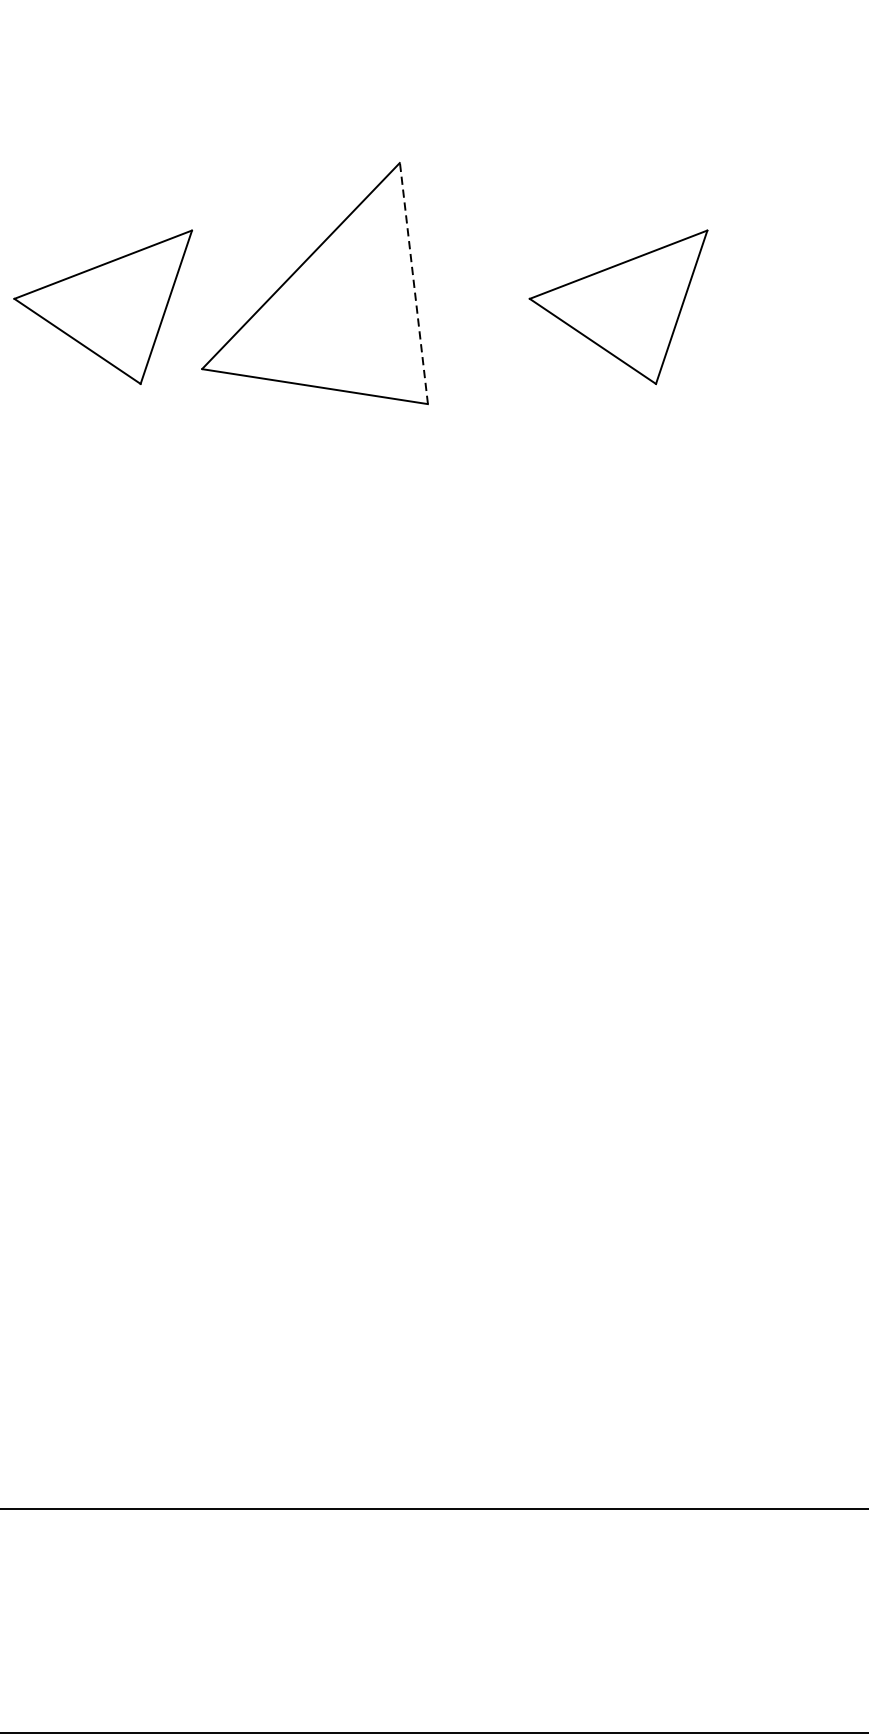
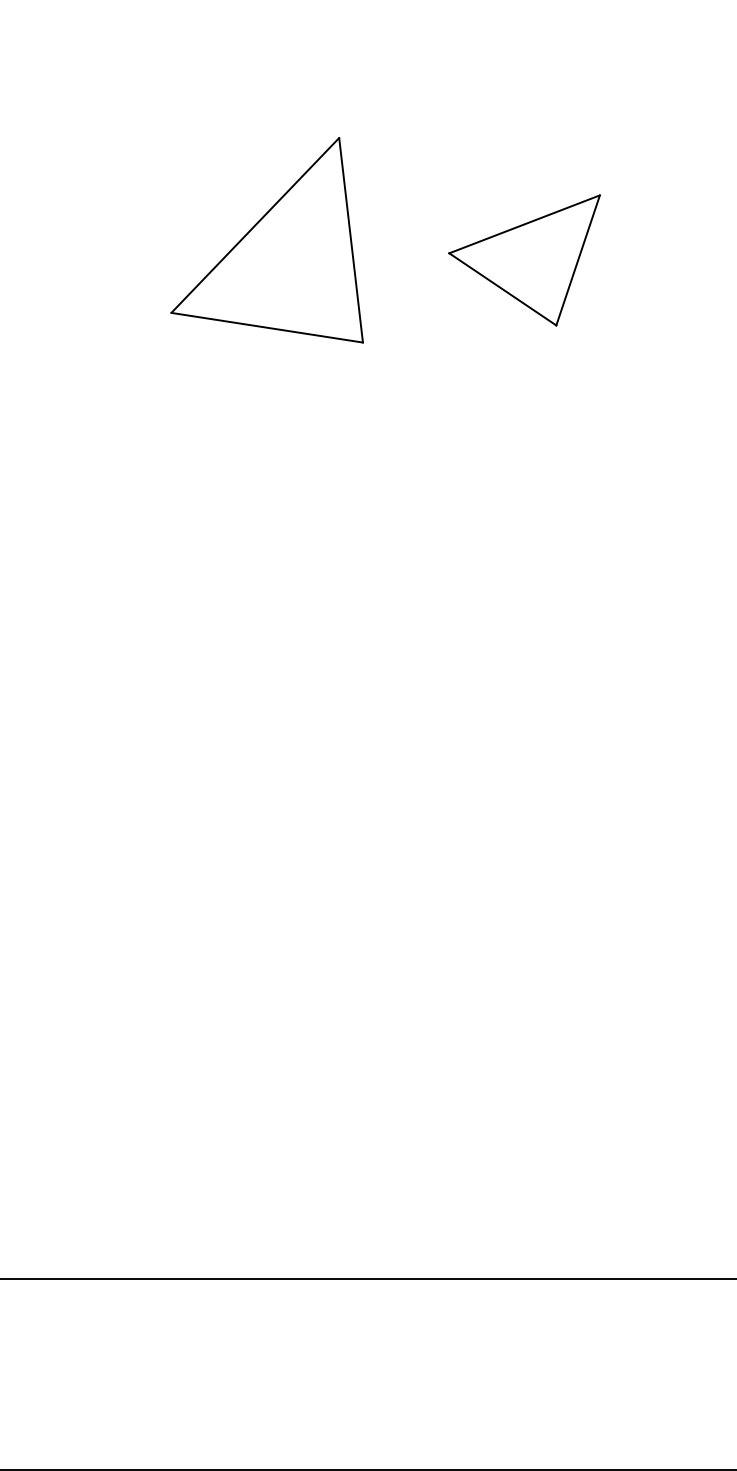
line: (414, 283) -> (351, 240), dashed -> solid
part: (103, 307) -> (87, 260), removed

